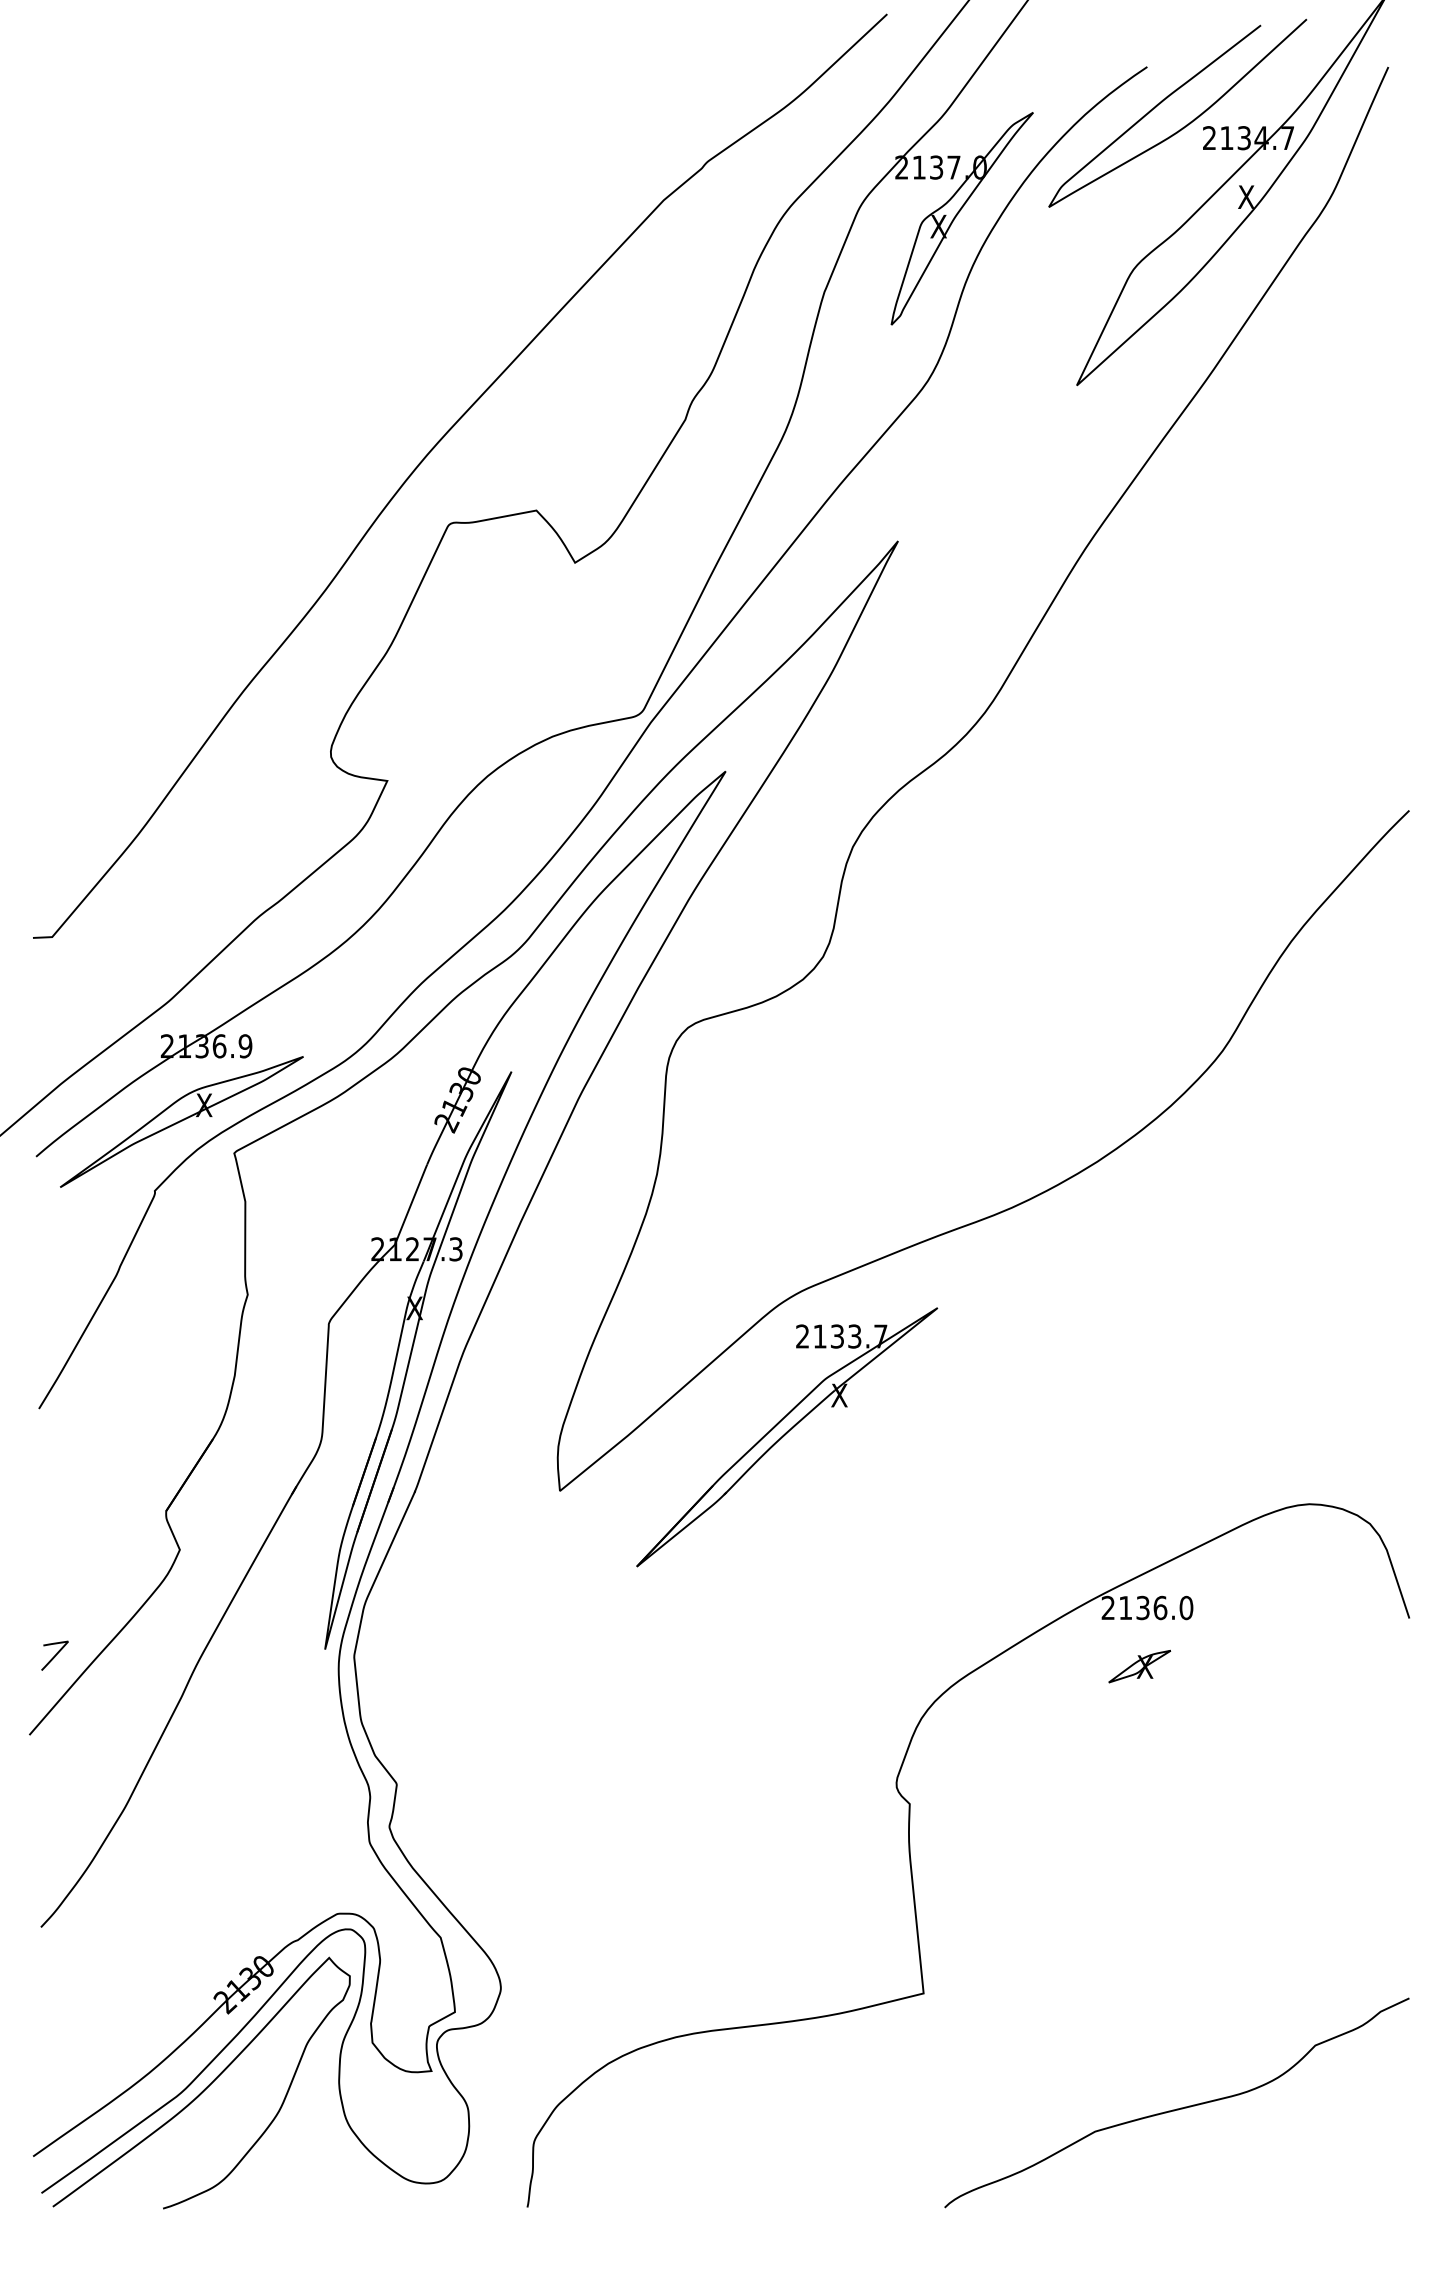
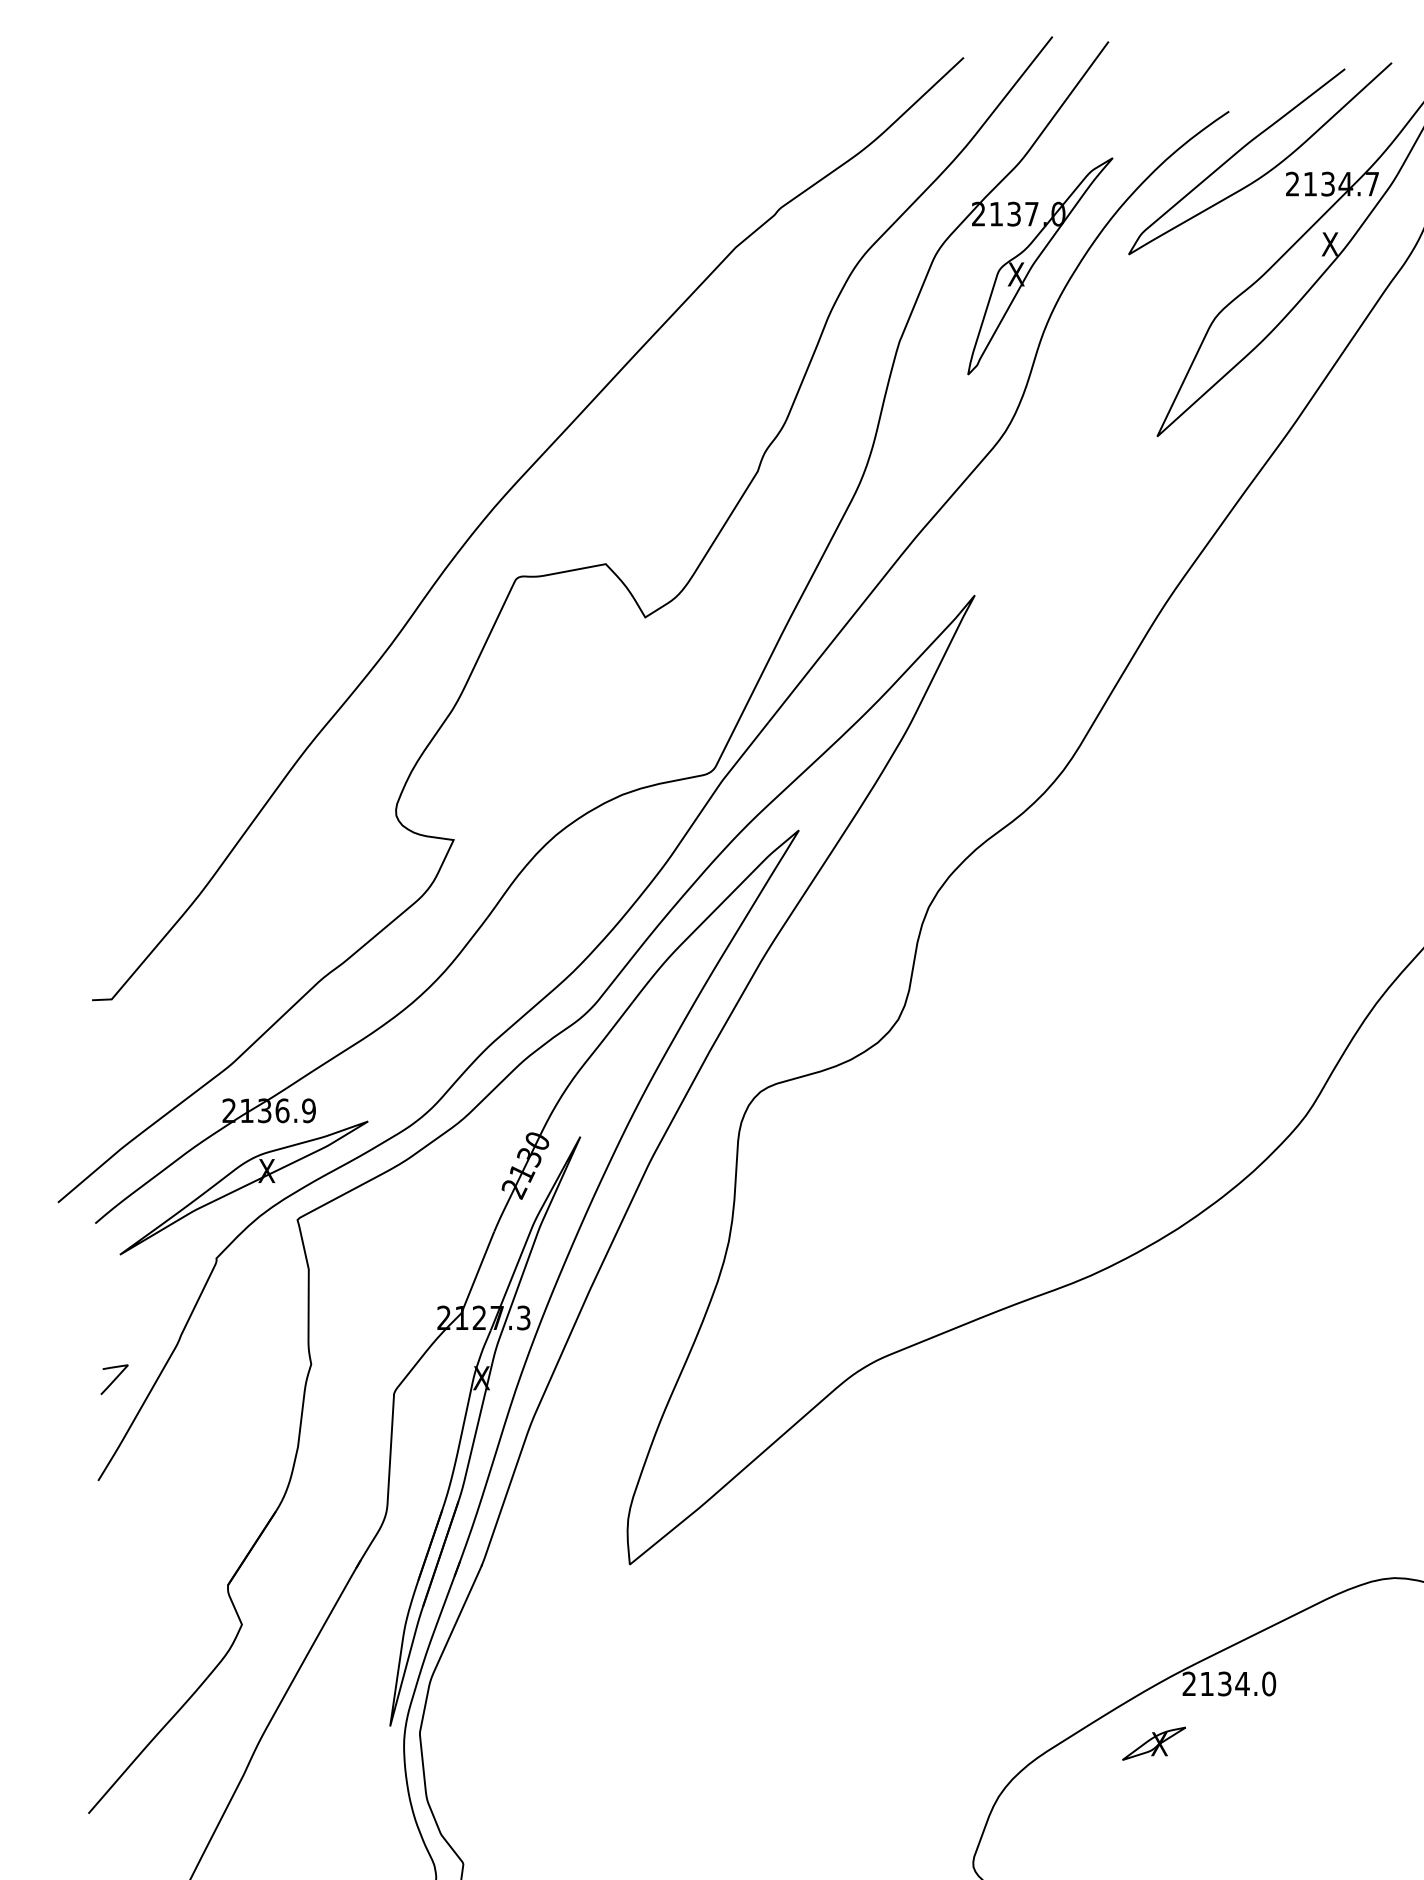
part: (787, 1437) -> (862, 1509), removed
text: (1160, 1607) -> (1242, 1683), 2136.0 -> 2134.0
curve: (54, 1655) -> (114, 1379), moved
part: (1139, 1666) -> (1153, 1743), moved

